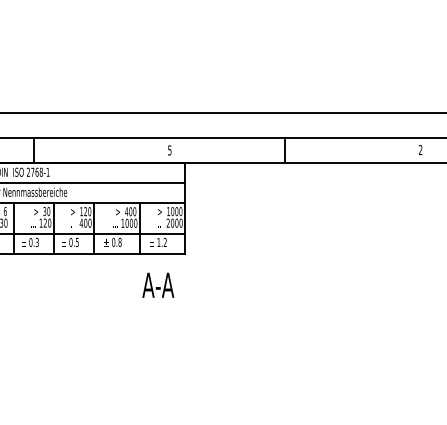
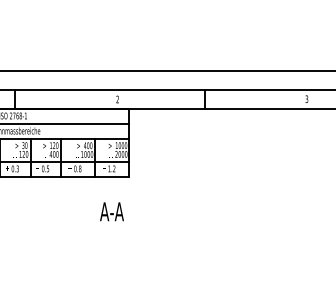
text: (169, 150) -> (117, 99), 5 -> 2
text: (420, 150) -> (306, 99), 2 -> 3
text: (158, 284) -> (112, 211), moved

